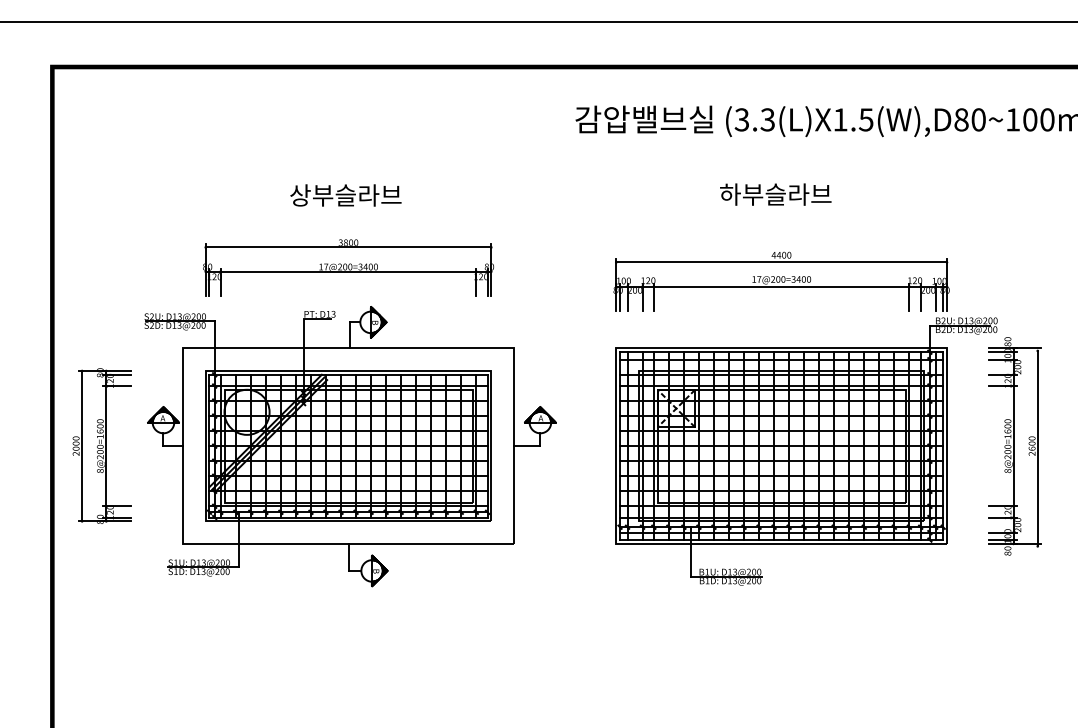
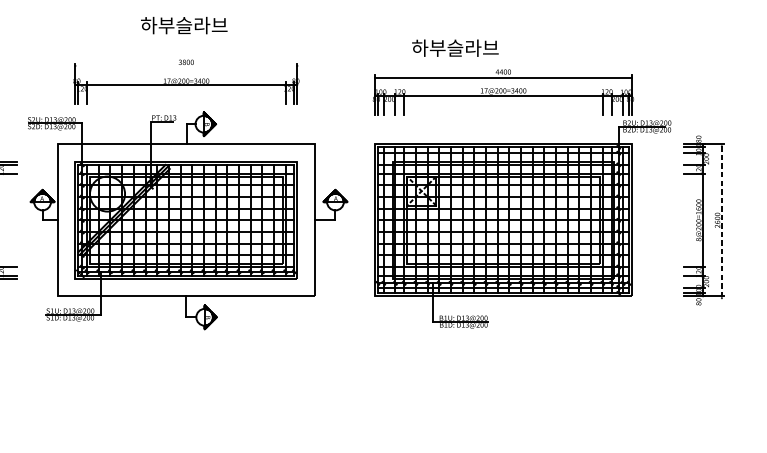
text: (775, 194) -> (455, 48), moved
text: (300, 195) -> (149, 25), 상부슬라브 -> 하부슬라브
line: (348, 247) -> (186, 66), removed
part: (805, 418) -> (522, 198), moved
line: (1037, 448) -> (721, 222), solid -> dashed

